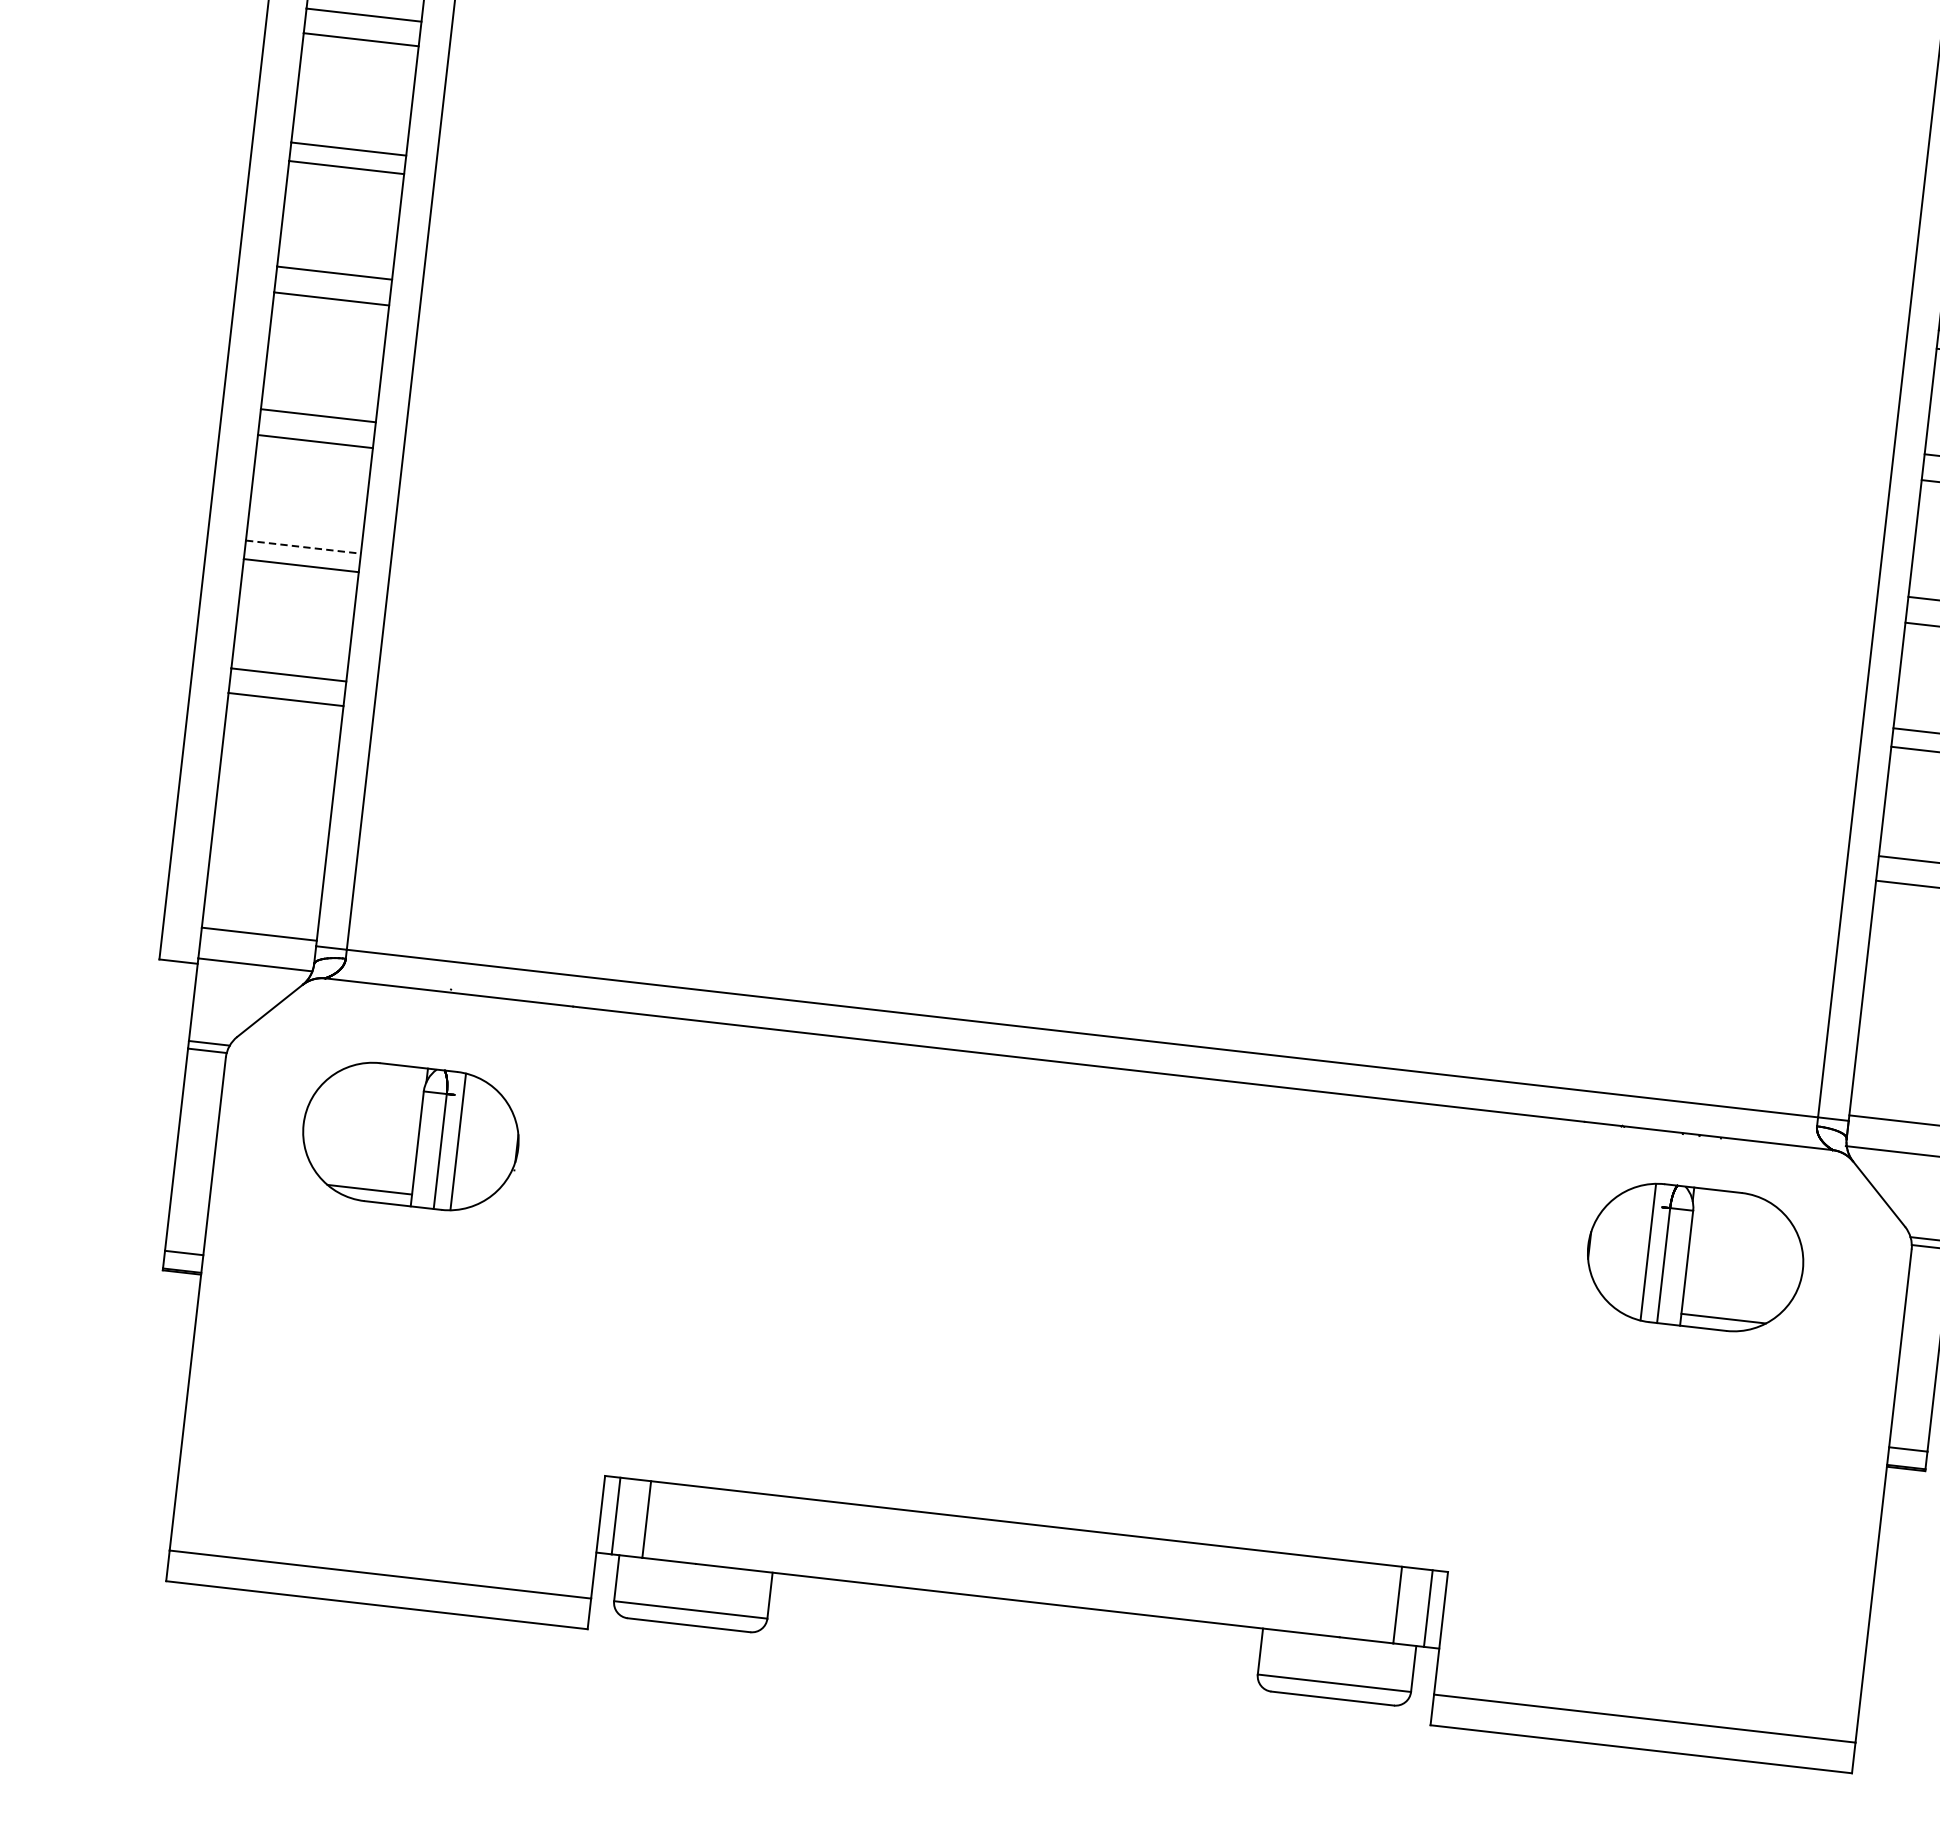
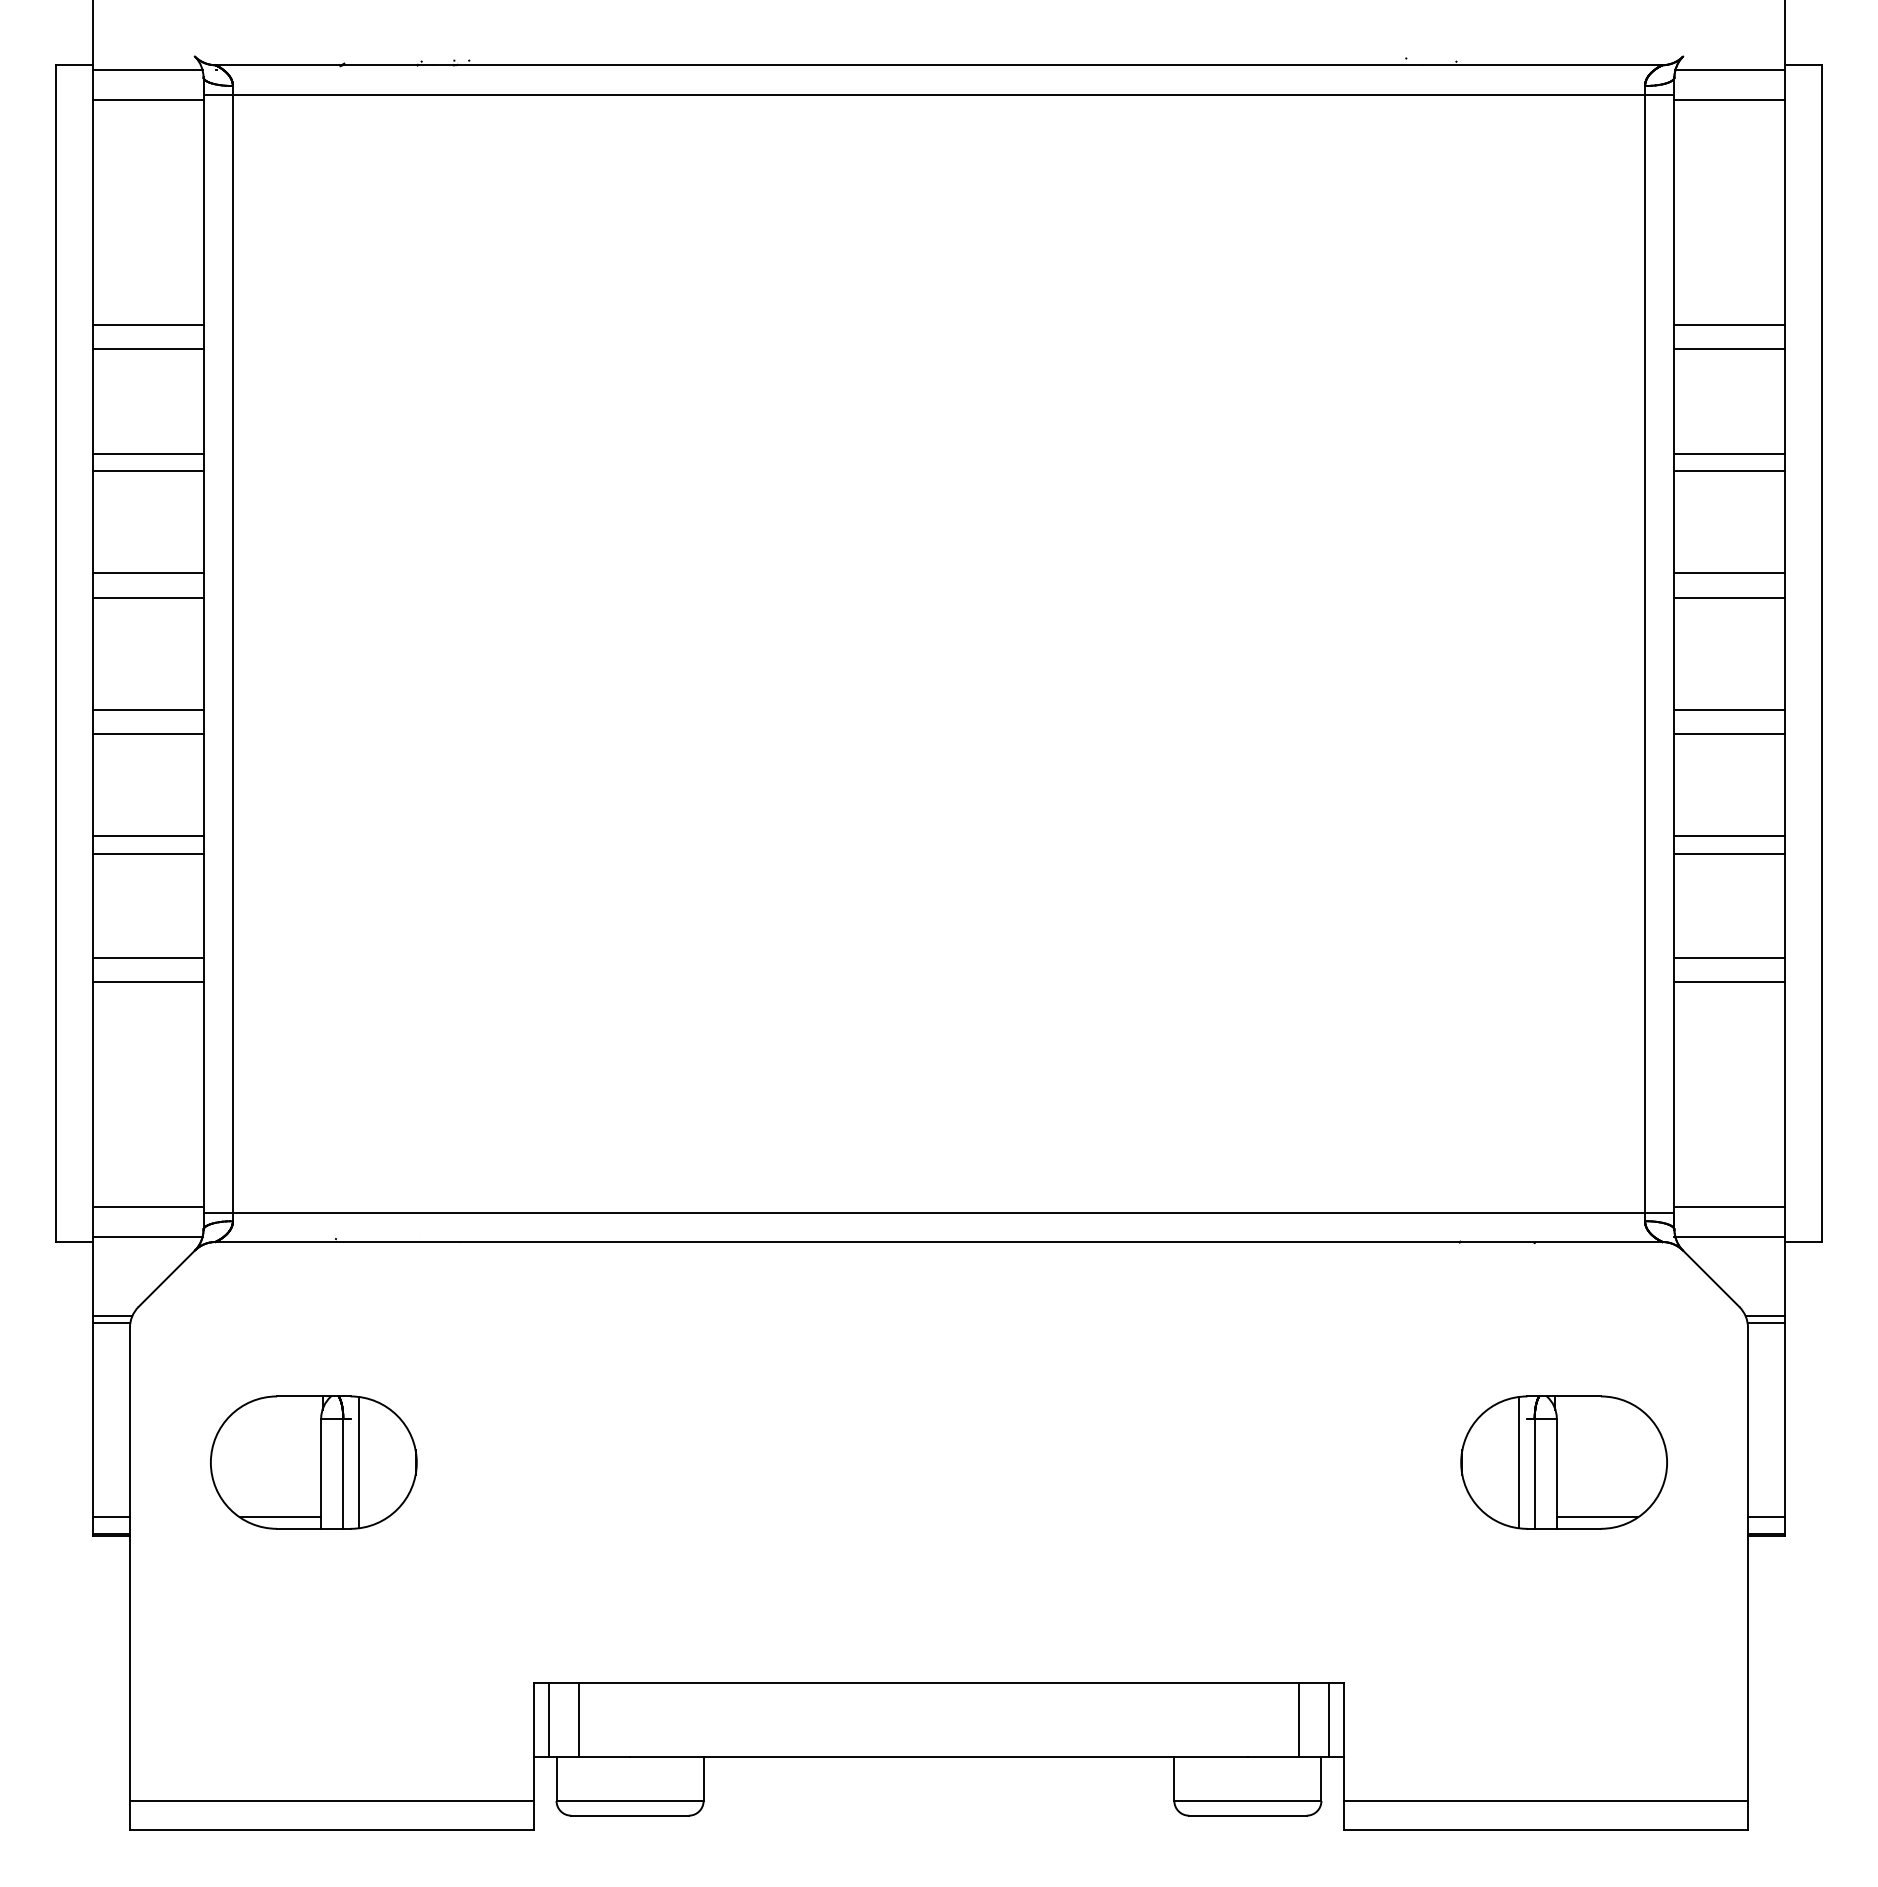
line: (303, 546) -> (148, 835), dashed -> solid
part: (410, 1136) -> (313, 1462), moved
part: (1694, 1257) -> (1563, 1462), moved

